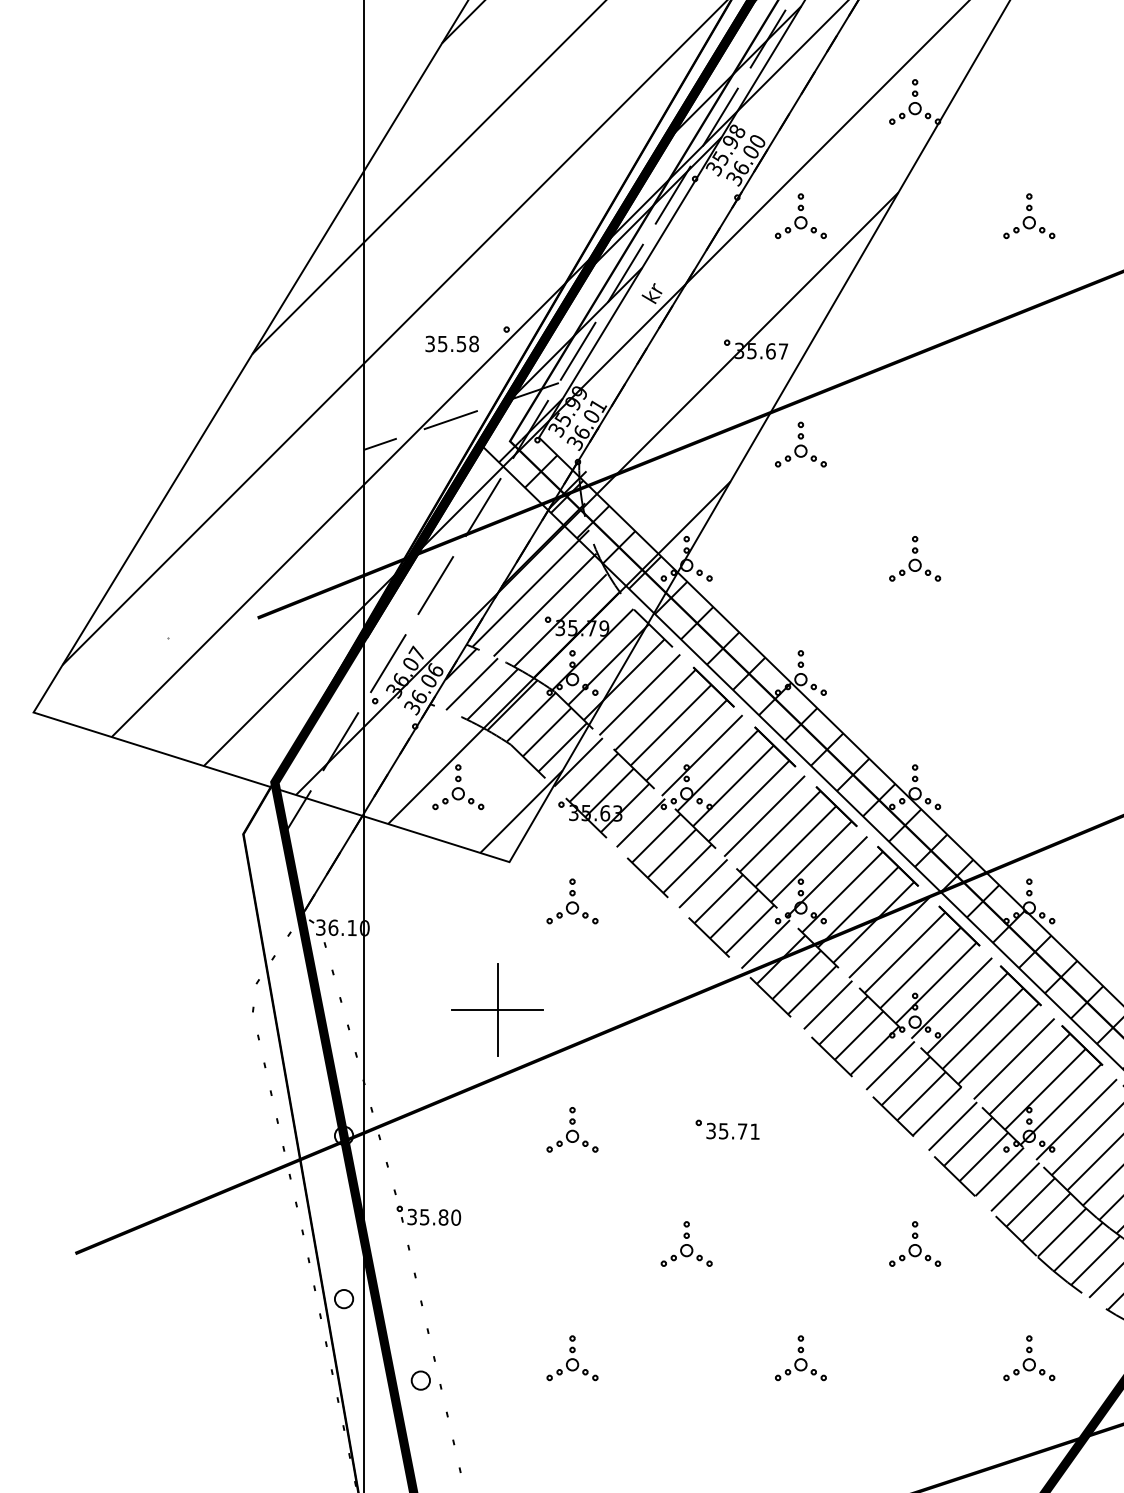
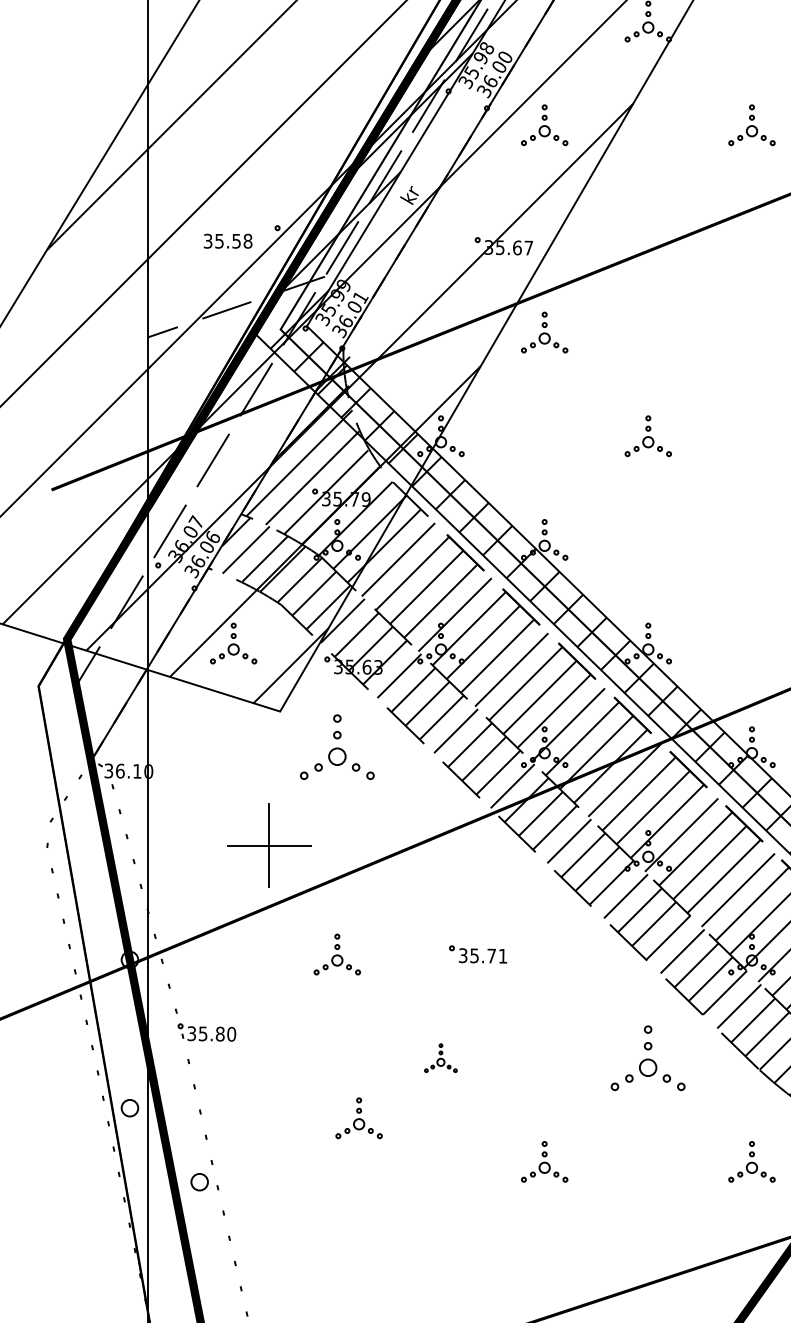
part: (572, 901) -> (337, 747), size x1.6
part: (686, 1243) -> (440, 1057), size x0.7
part: (915, 1243) -> (648, 1057), size x1.6
part: (572, 1358) -> (359, 1118), moved

